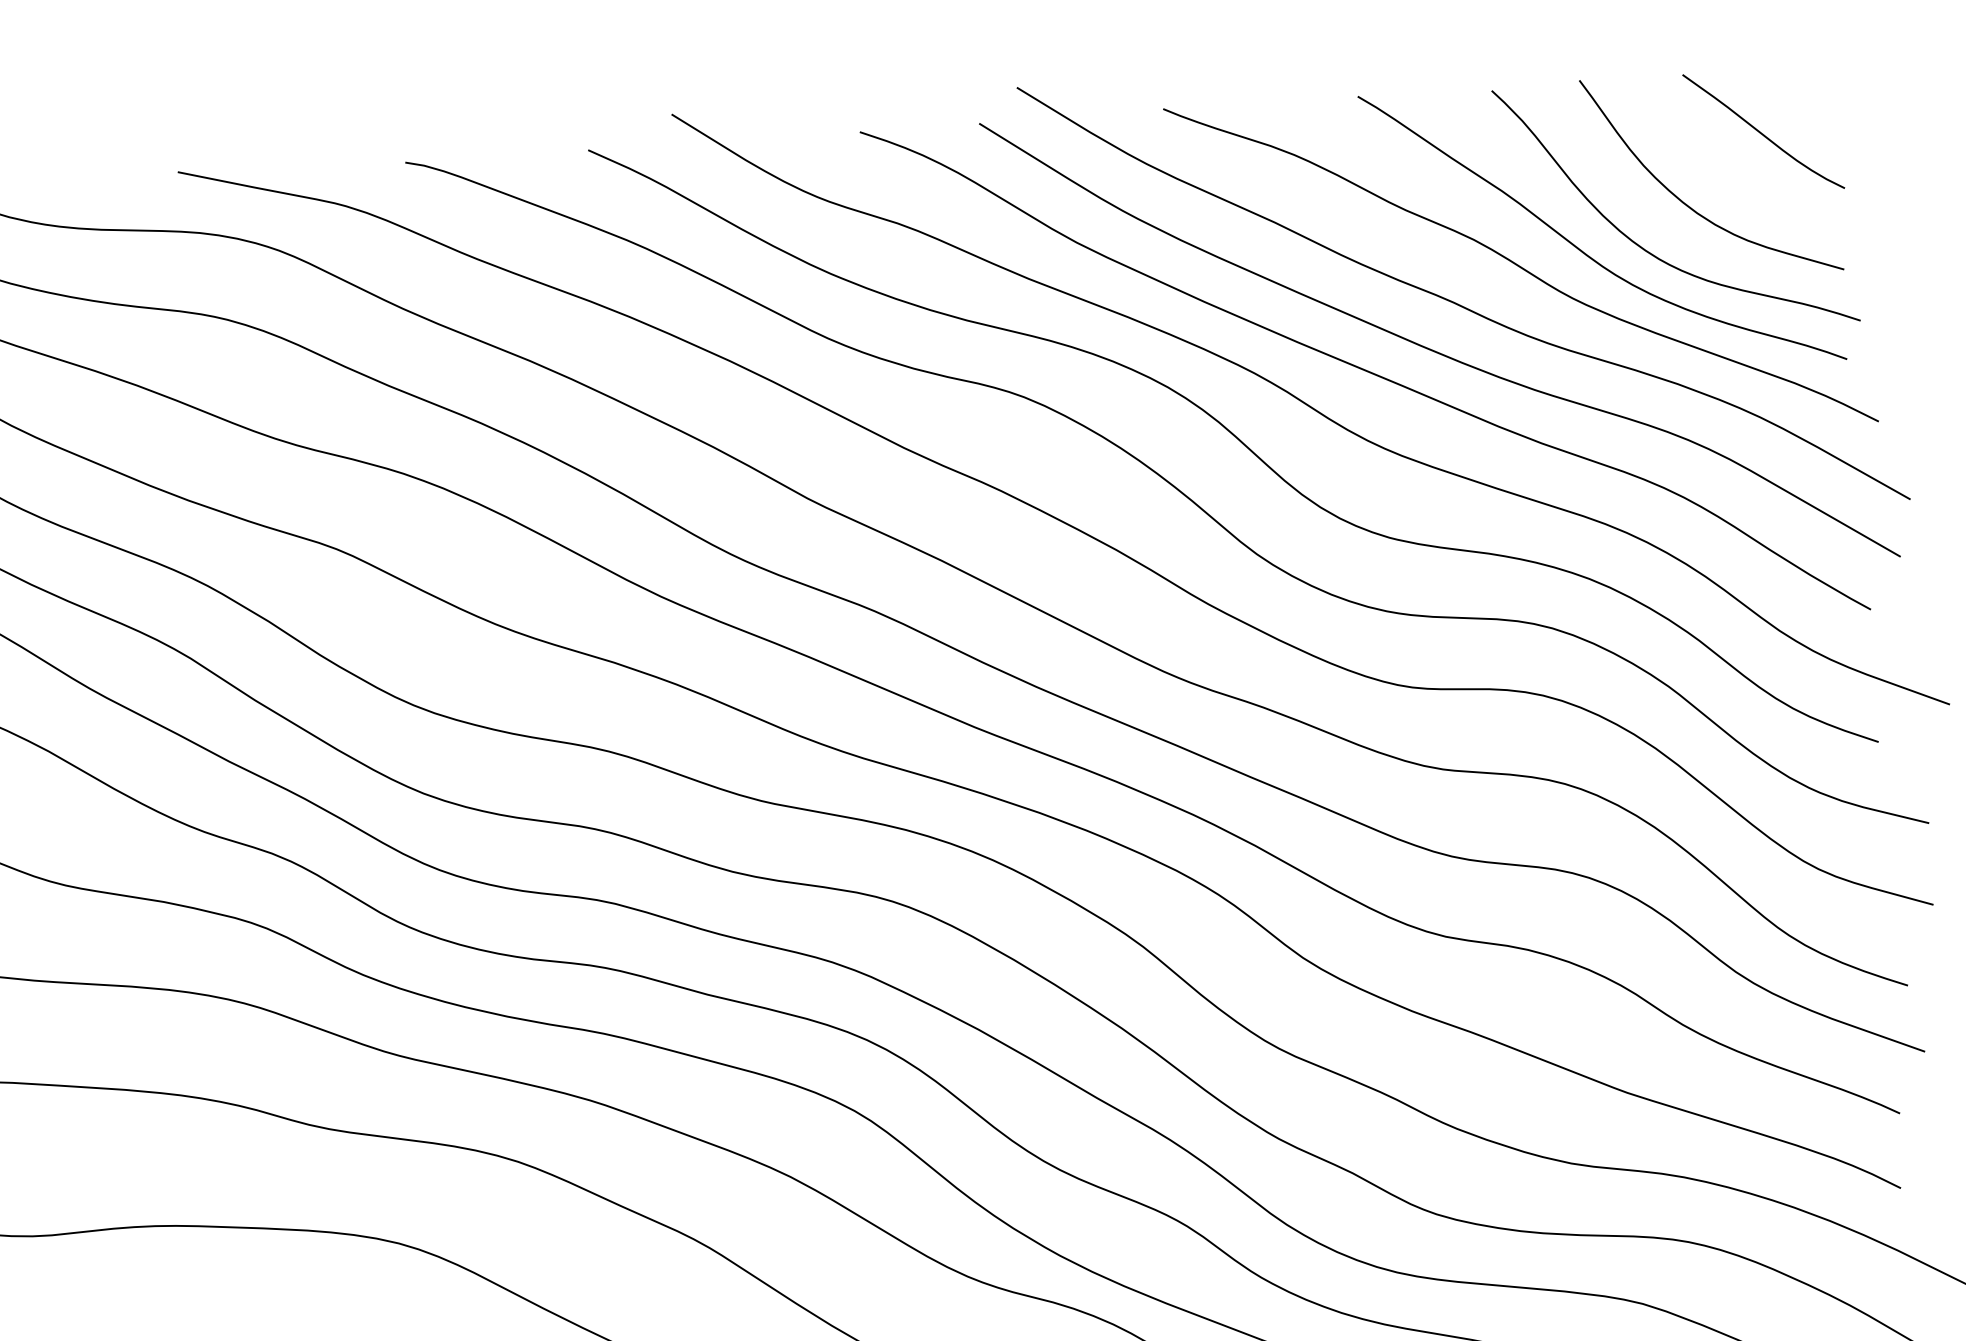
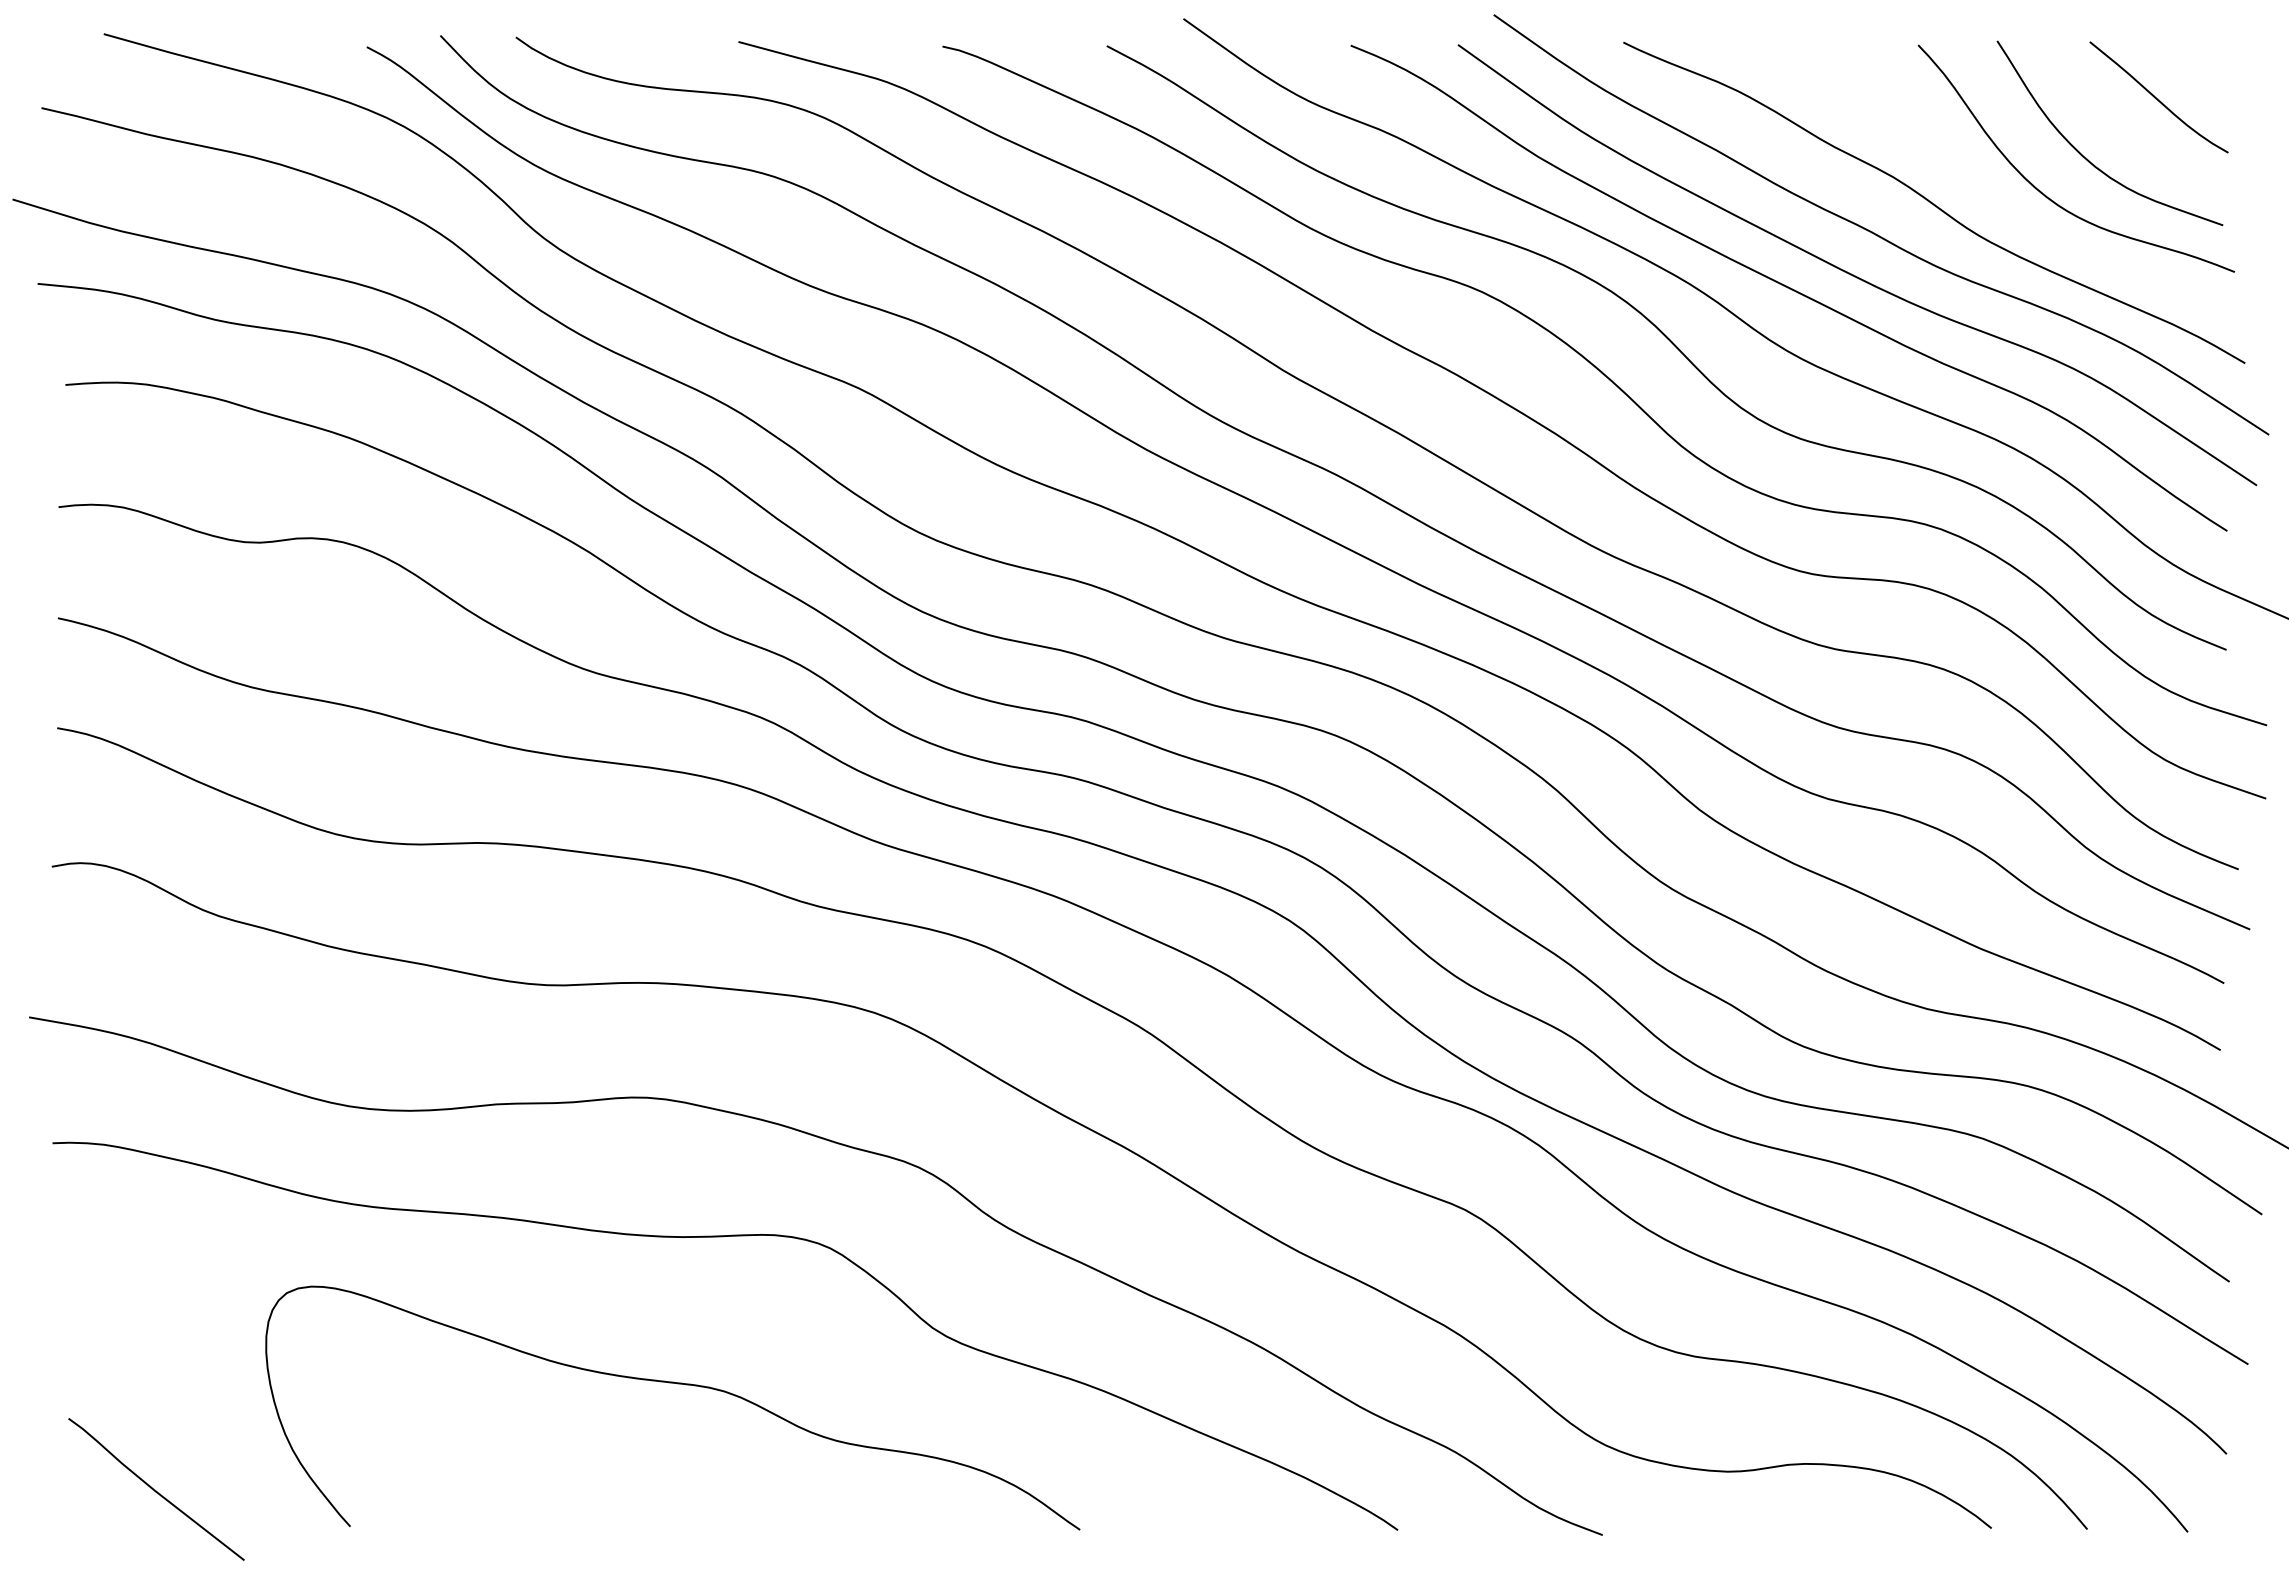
curve: (1581, 249) -> (1989, 192), removed

